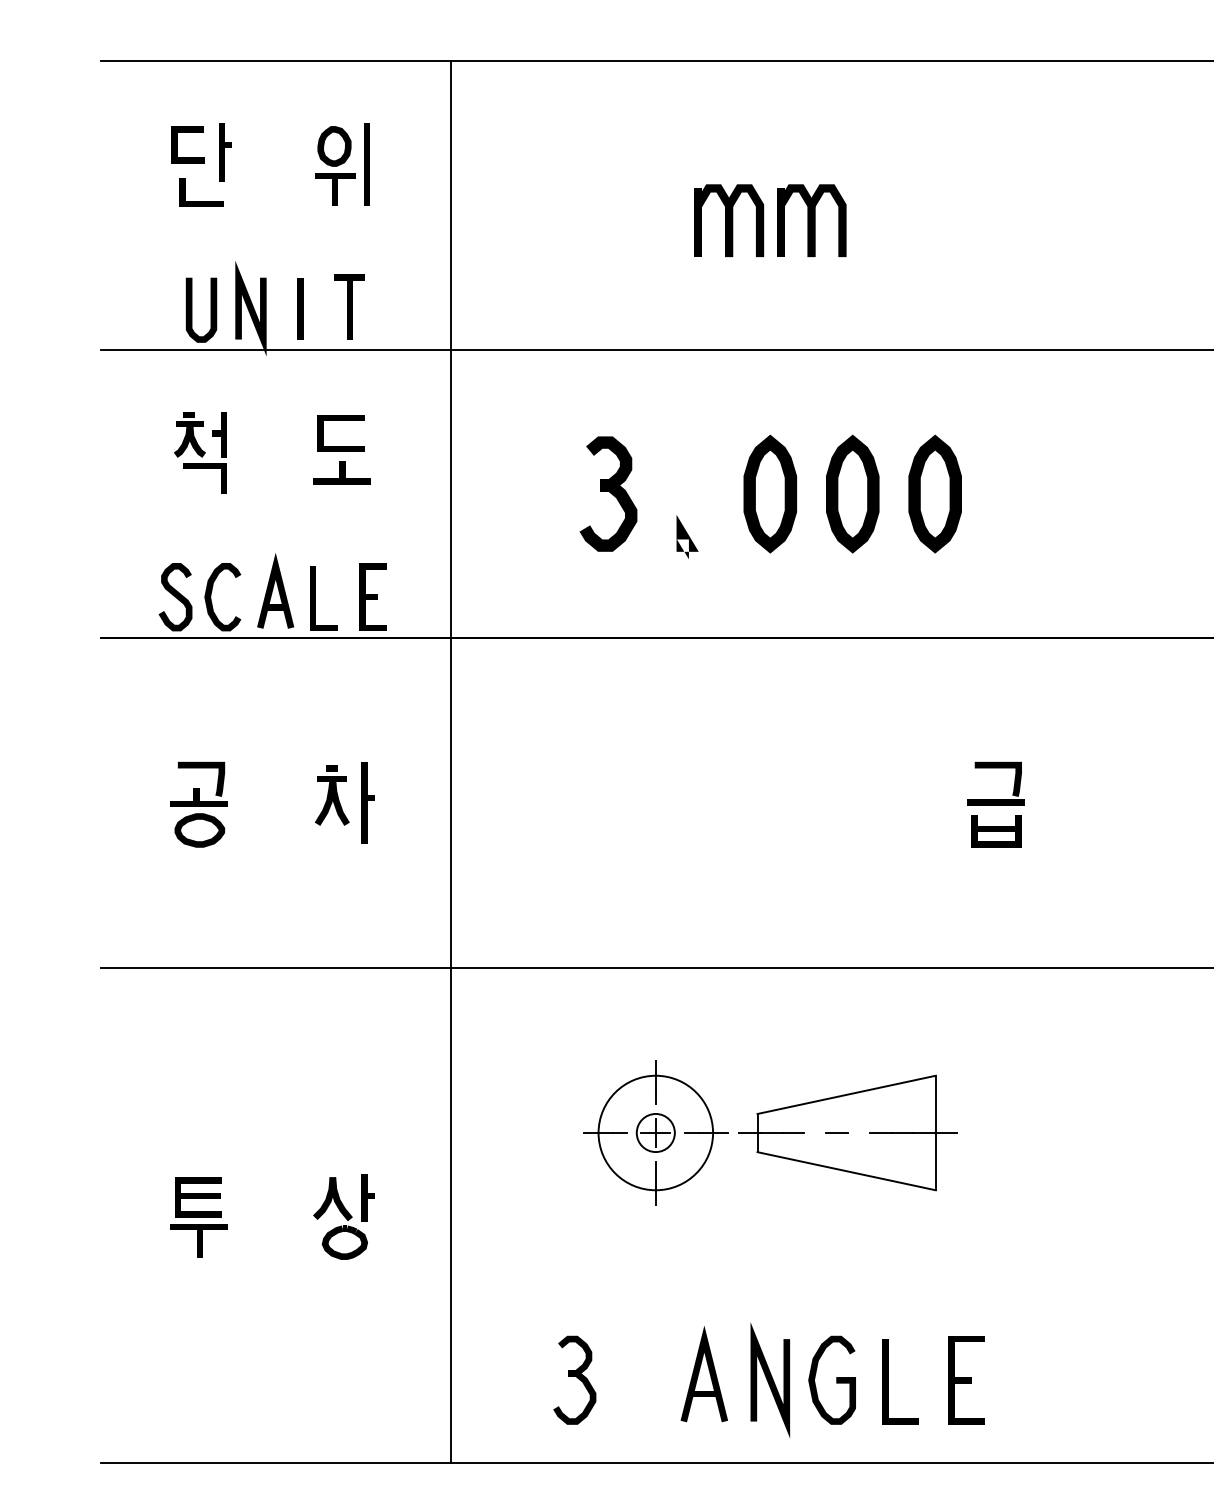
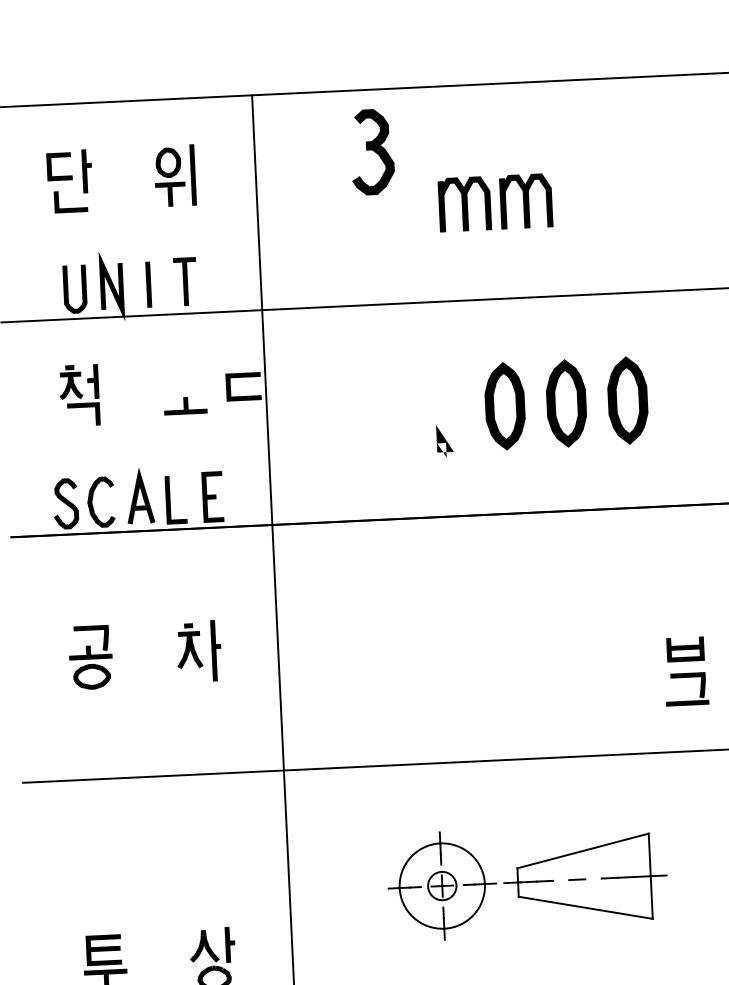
line: (340, 420) -> (242, 377), moved
part: (608, 493) -> (372, 151), moved
part: (995, 768) -> (685, 677), moved

